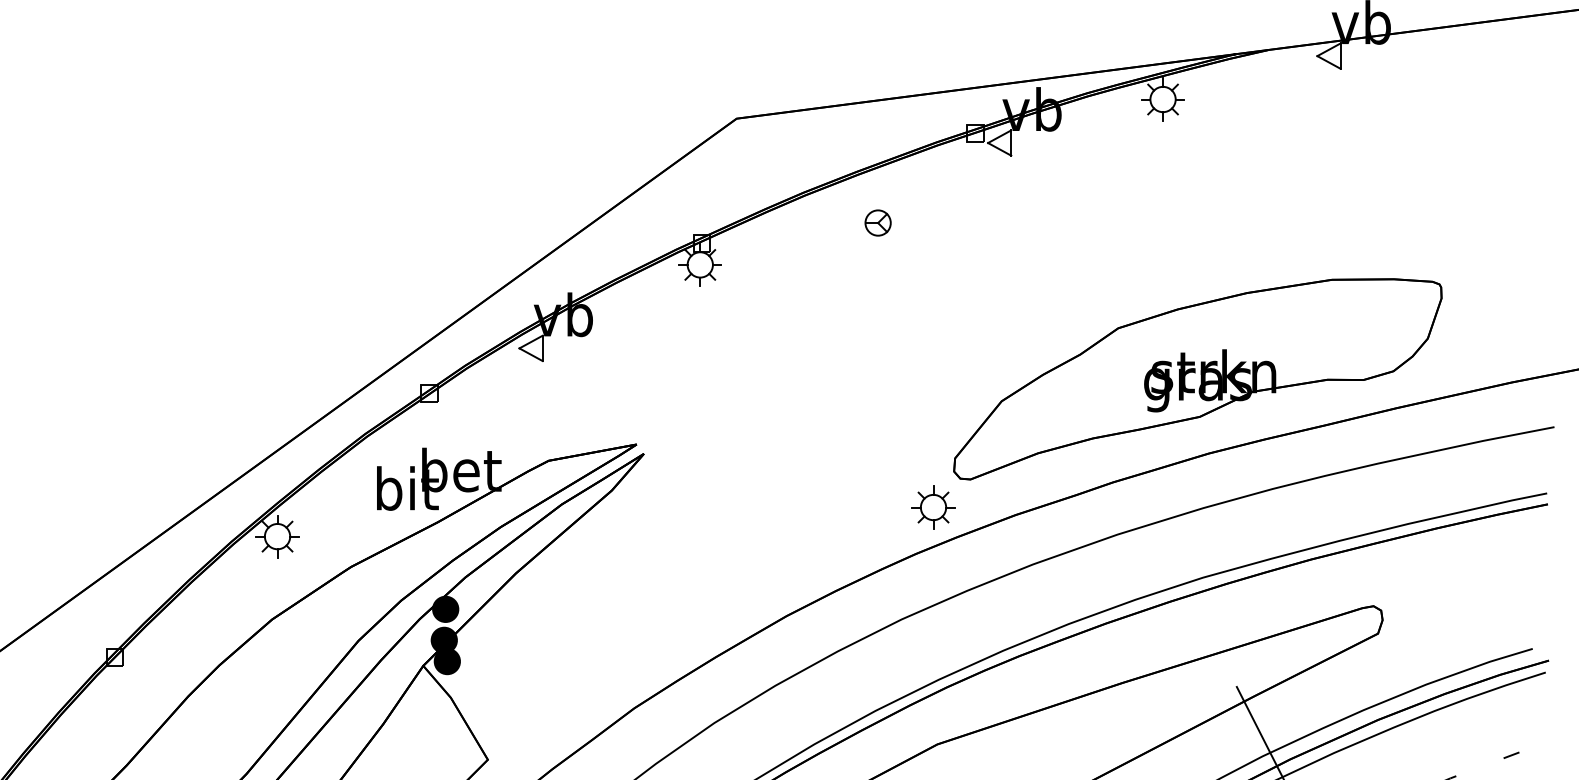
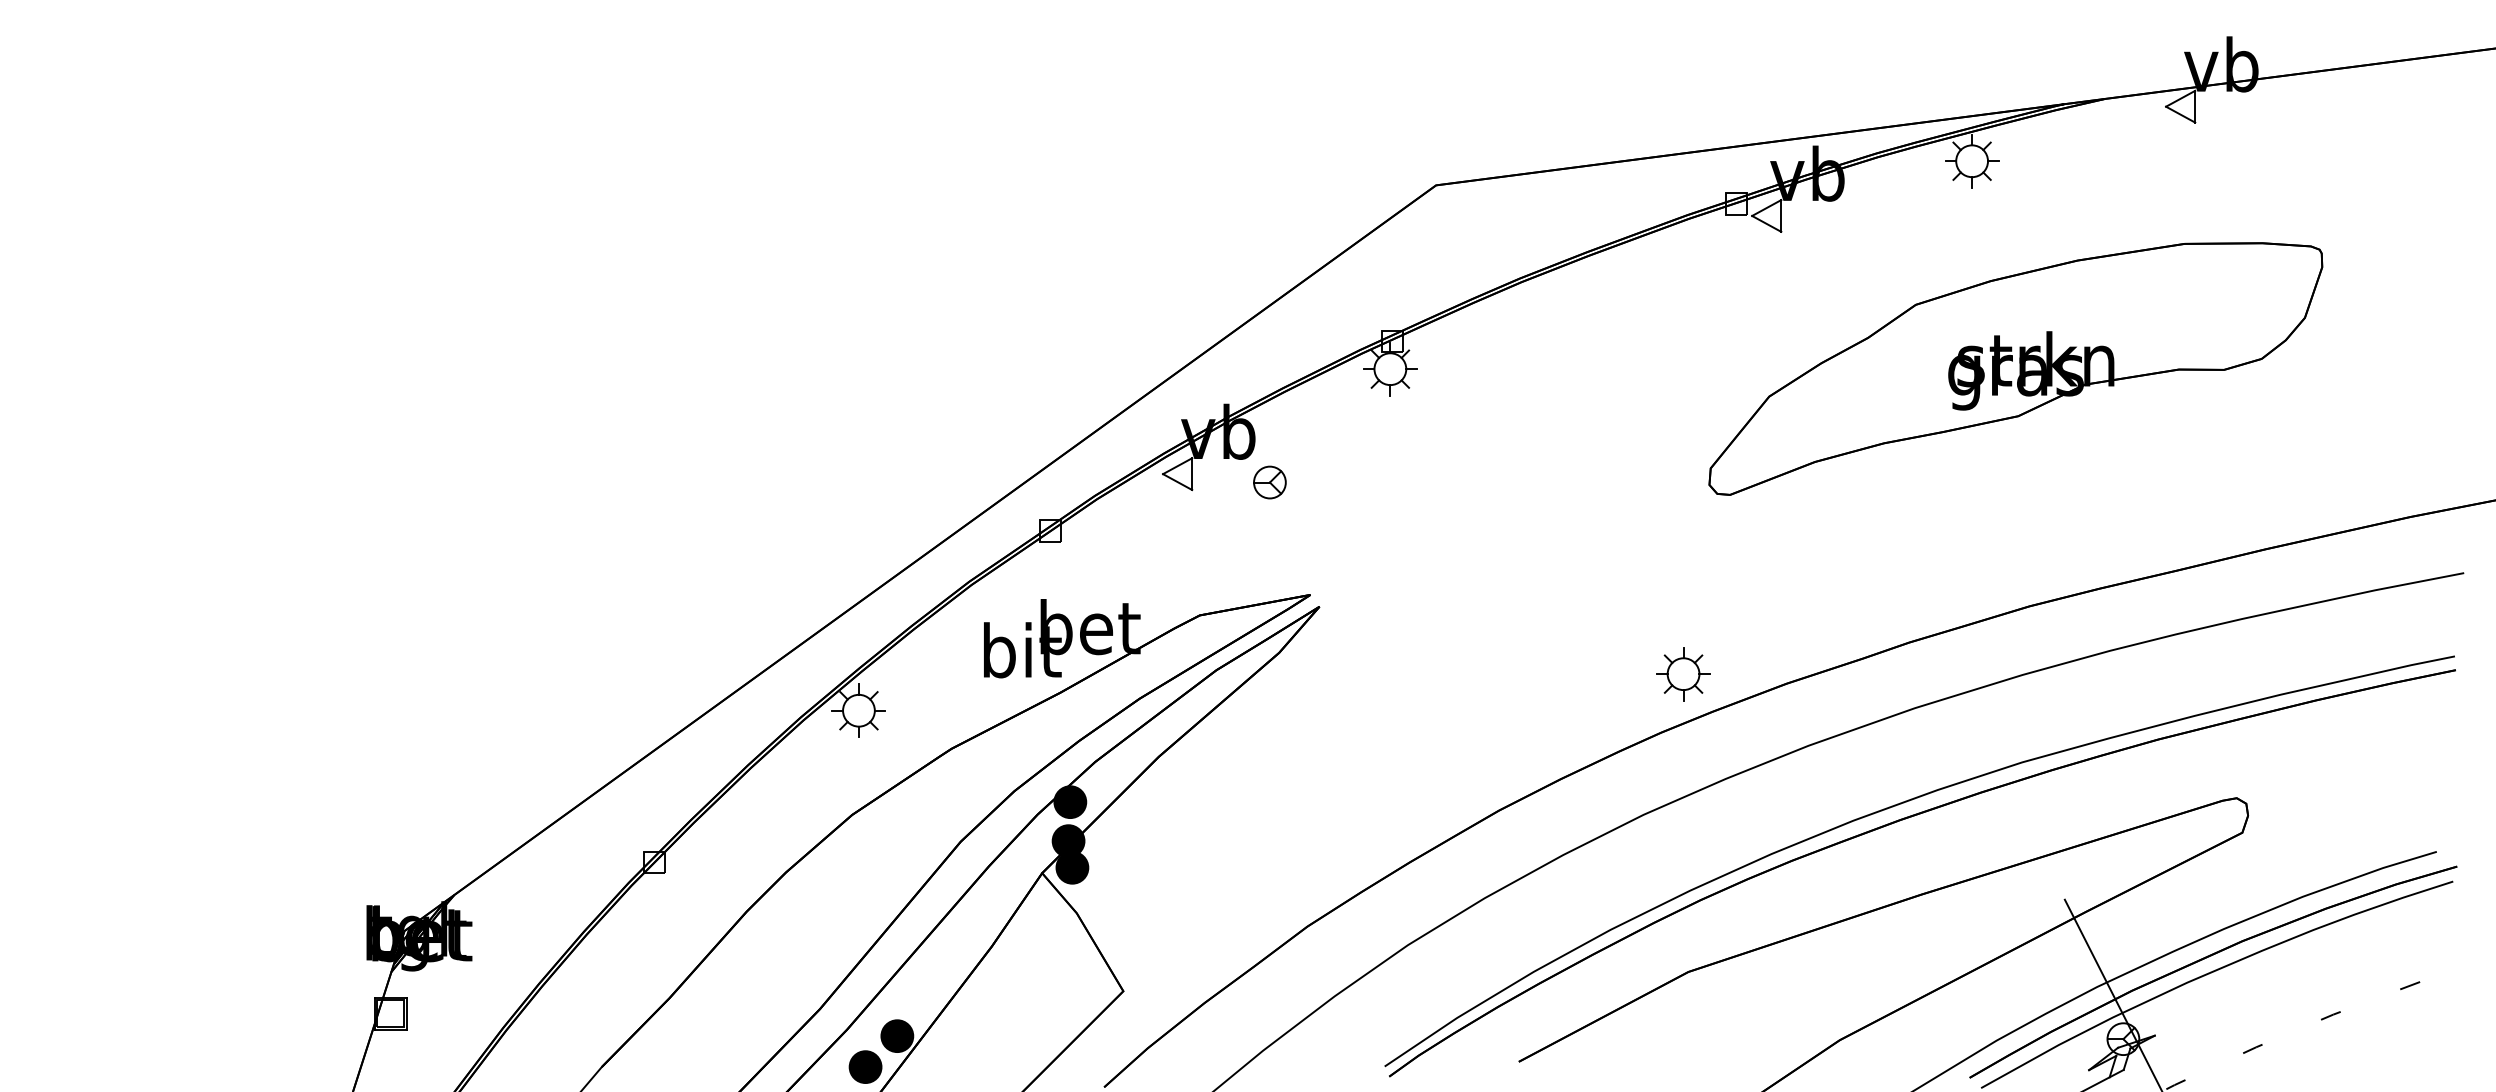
part: (877, 223) -> (1269, 482), moved
part: (1197, 378) -> (2015, 368), moved

